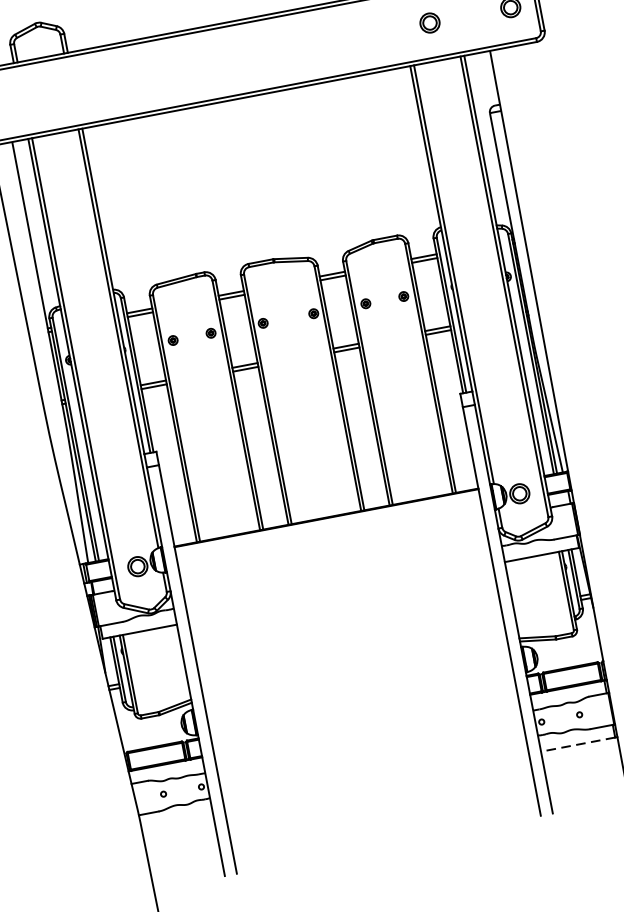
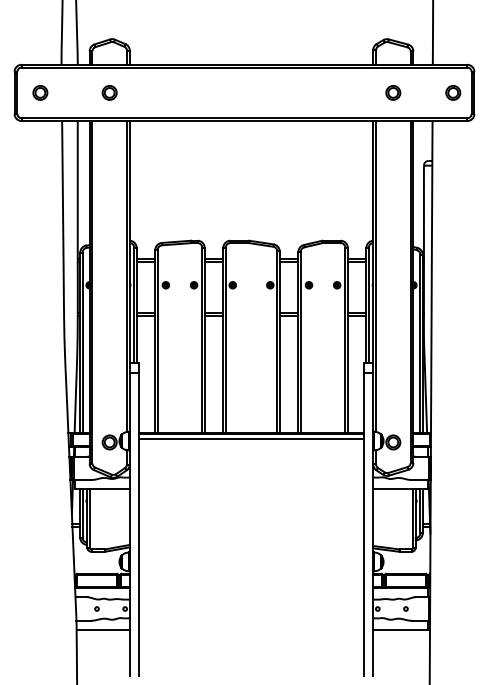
part: (47, 95) -> (109, 92), added
line: (328, 526) -> (251, 439), added
line: (577, 745) -> (400, 630), dashed -> solid
line: (176, 821) -> (102, 630), added

